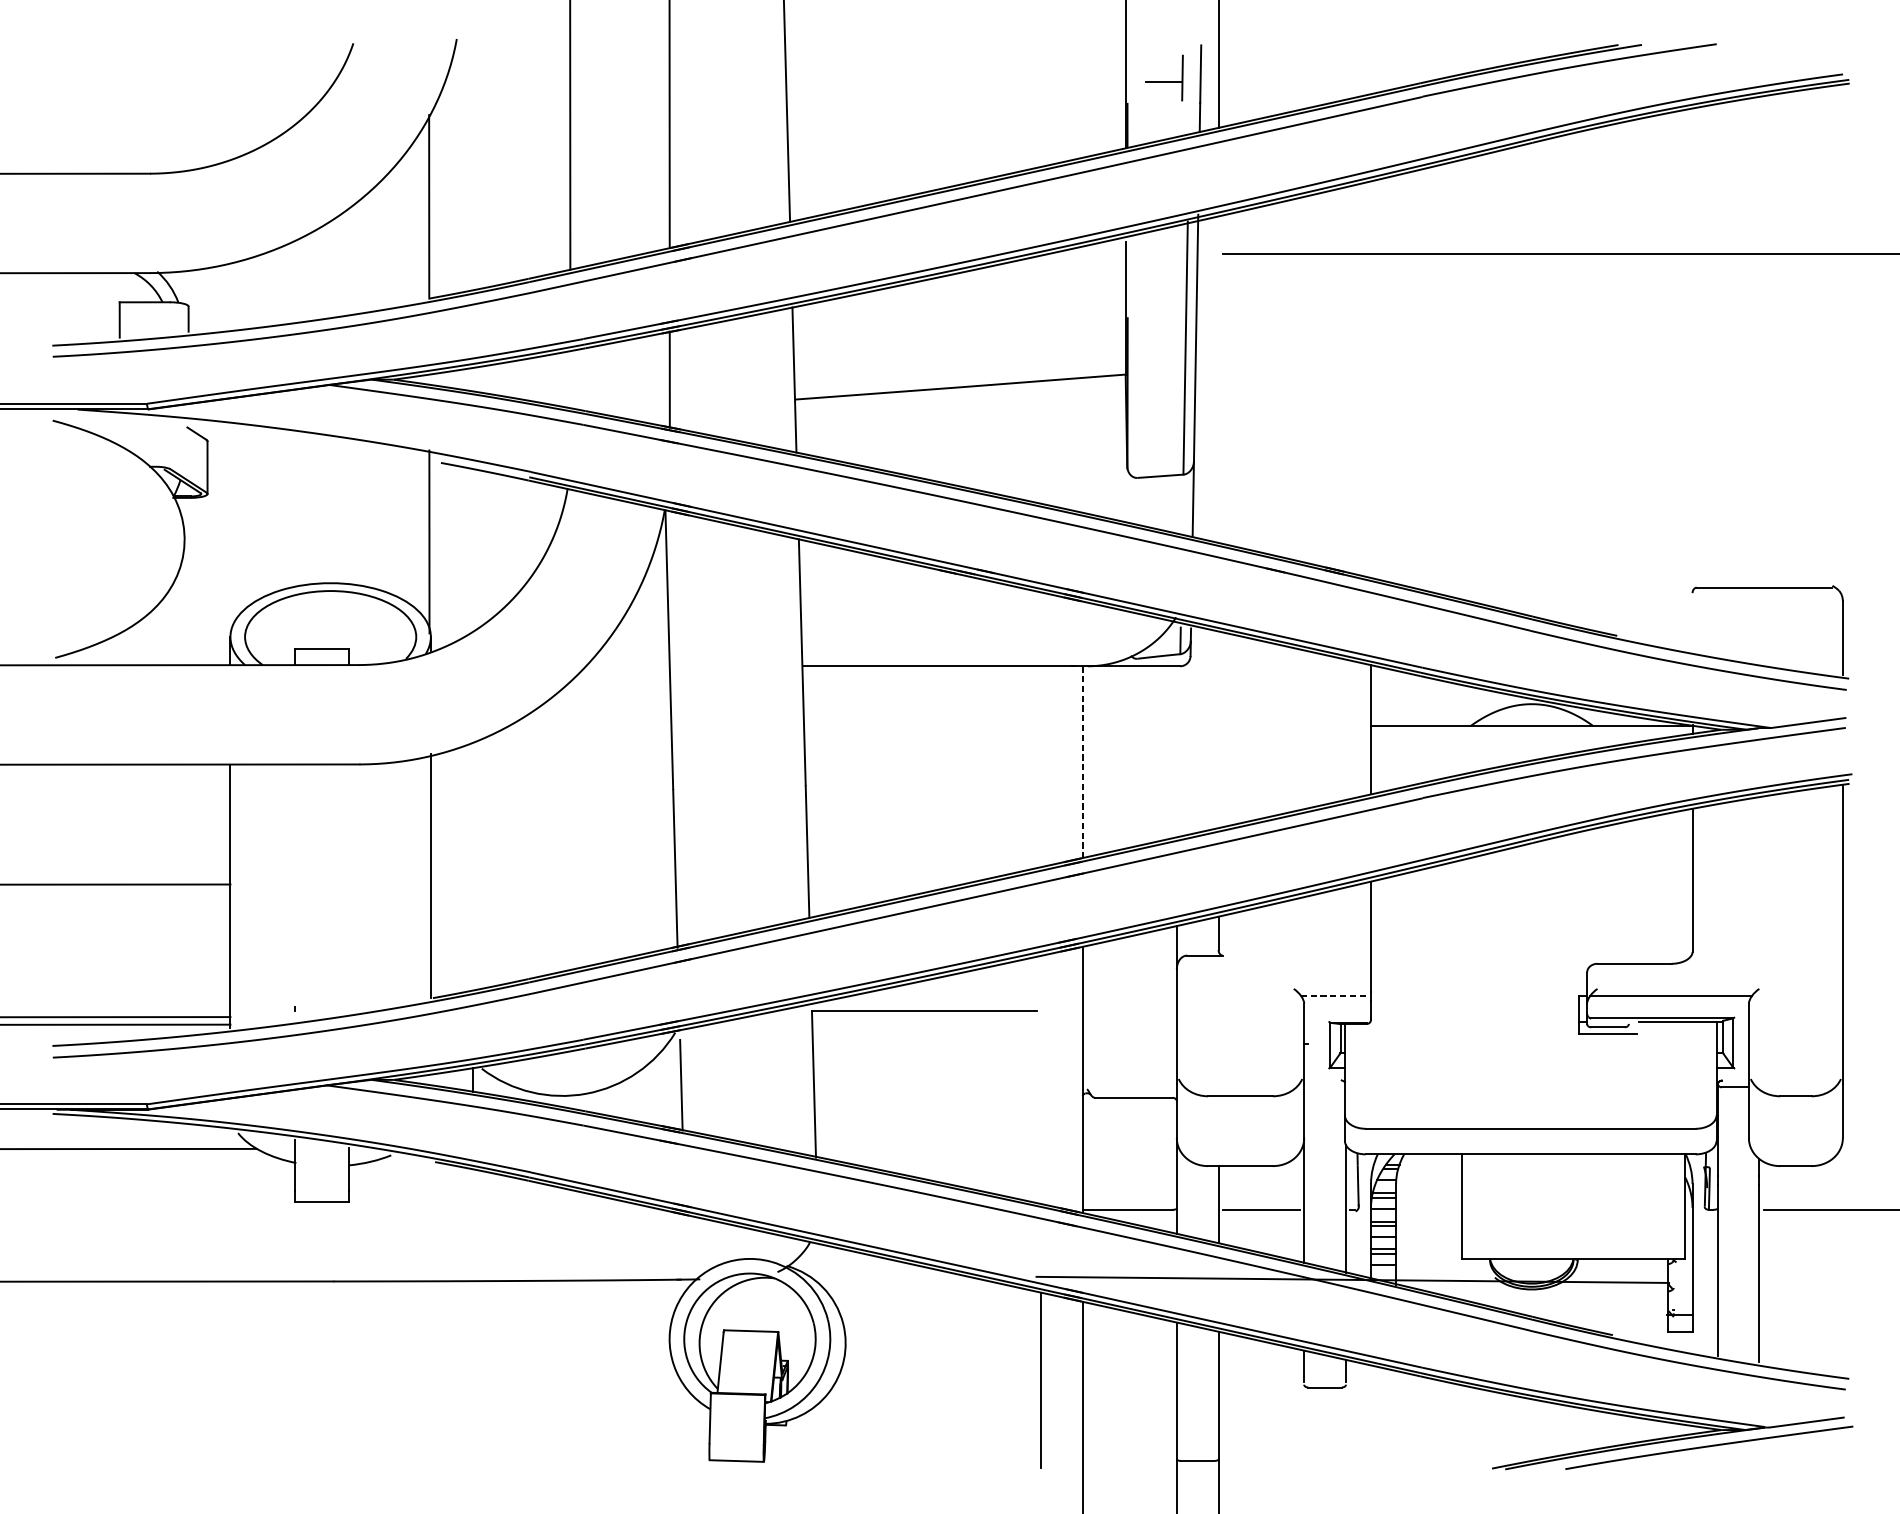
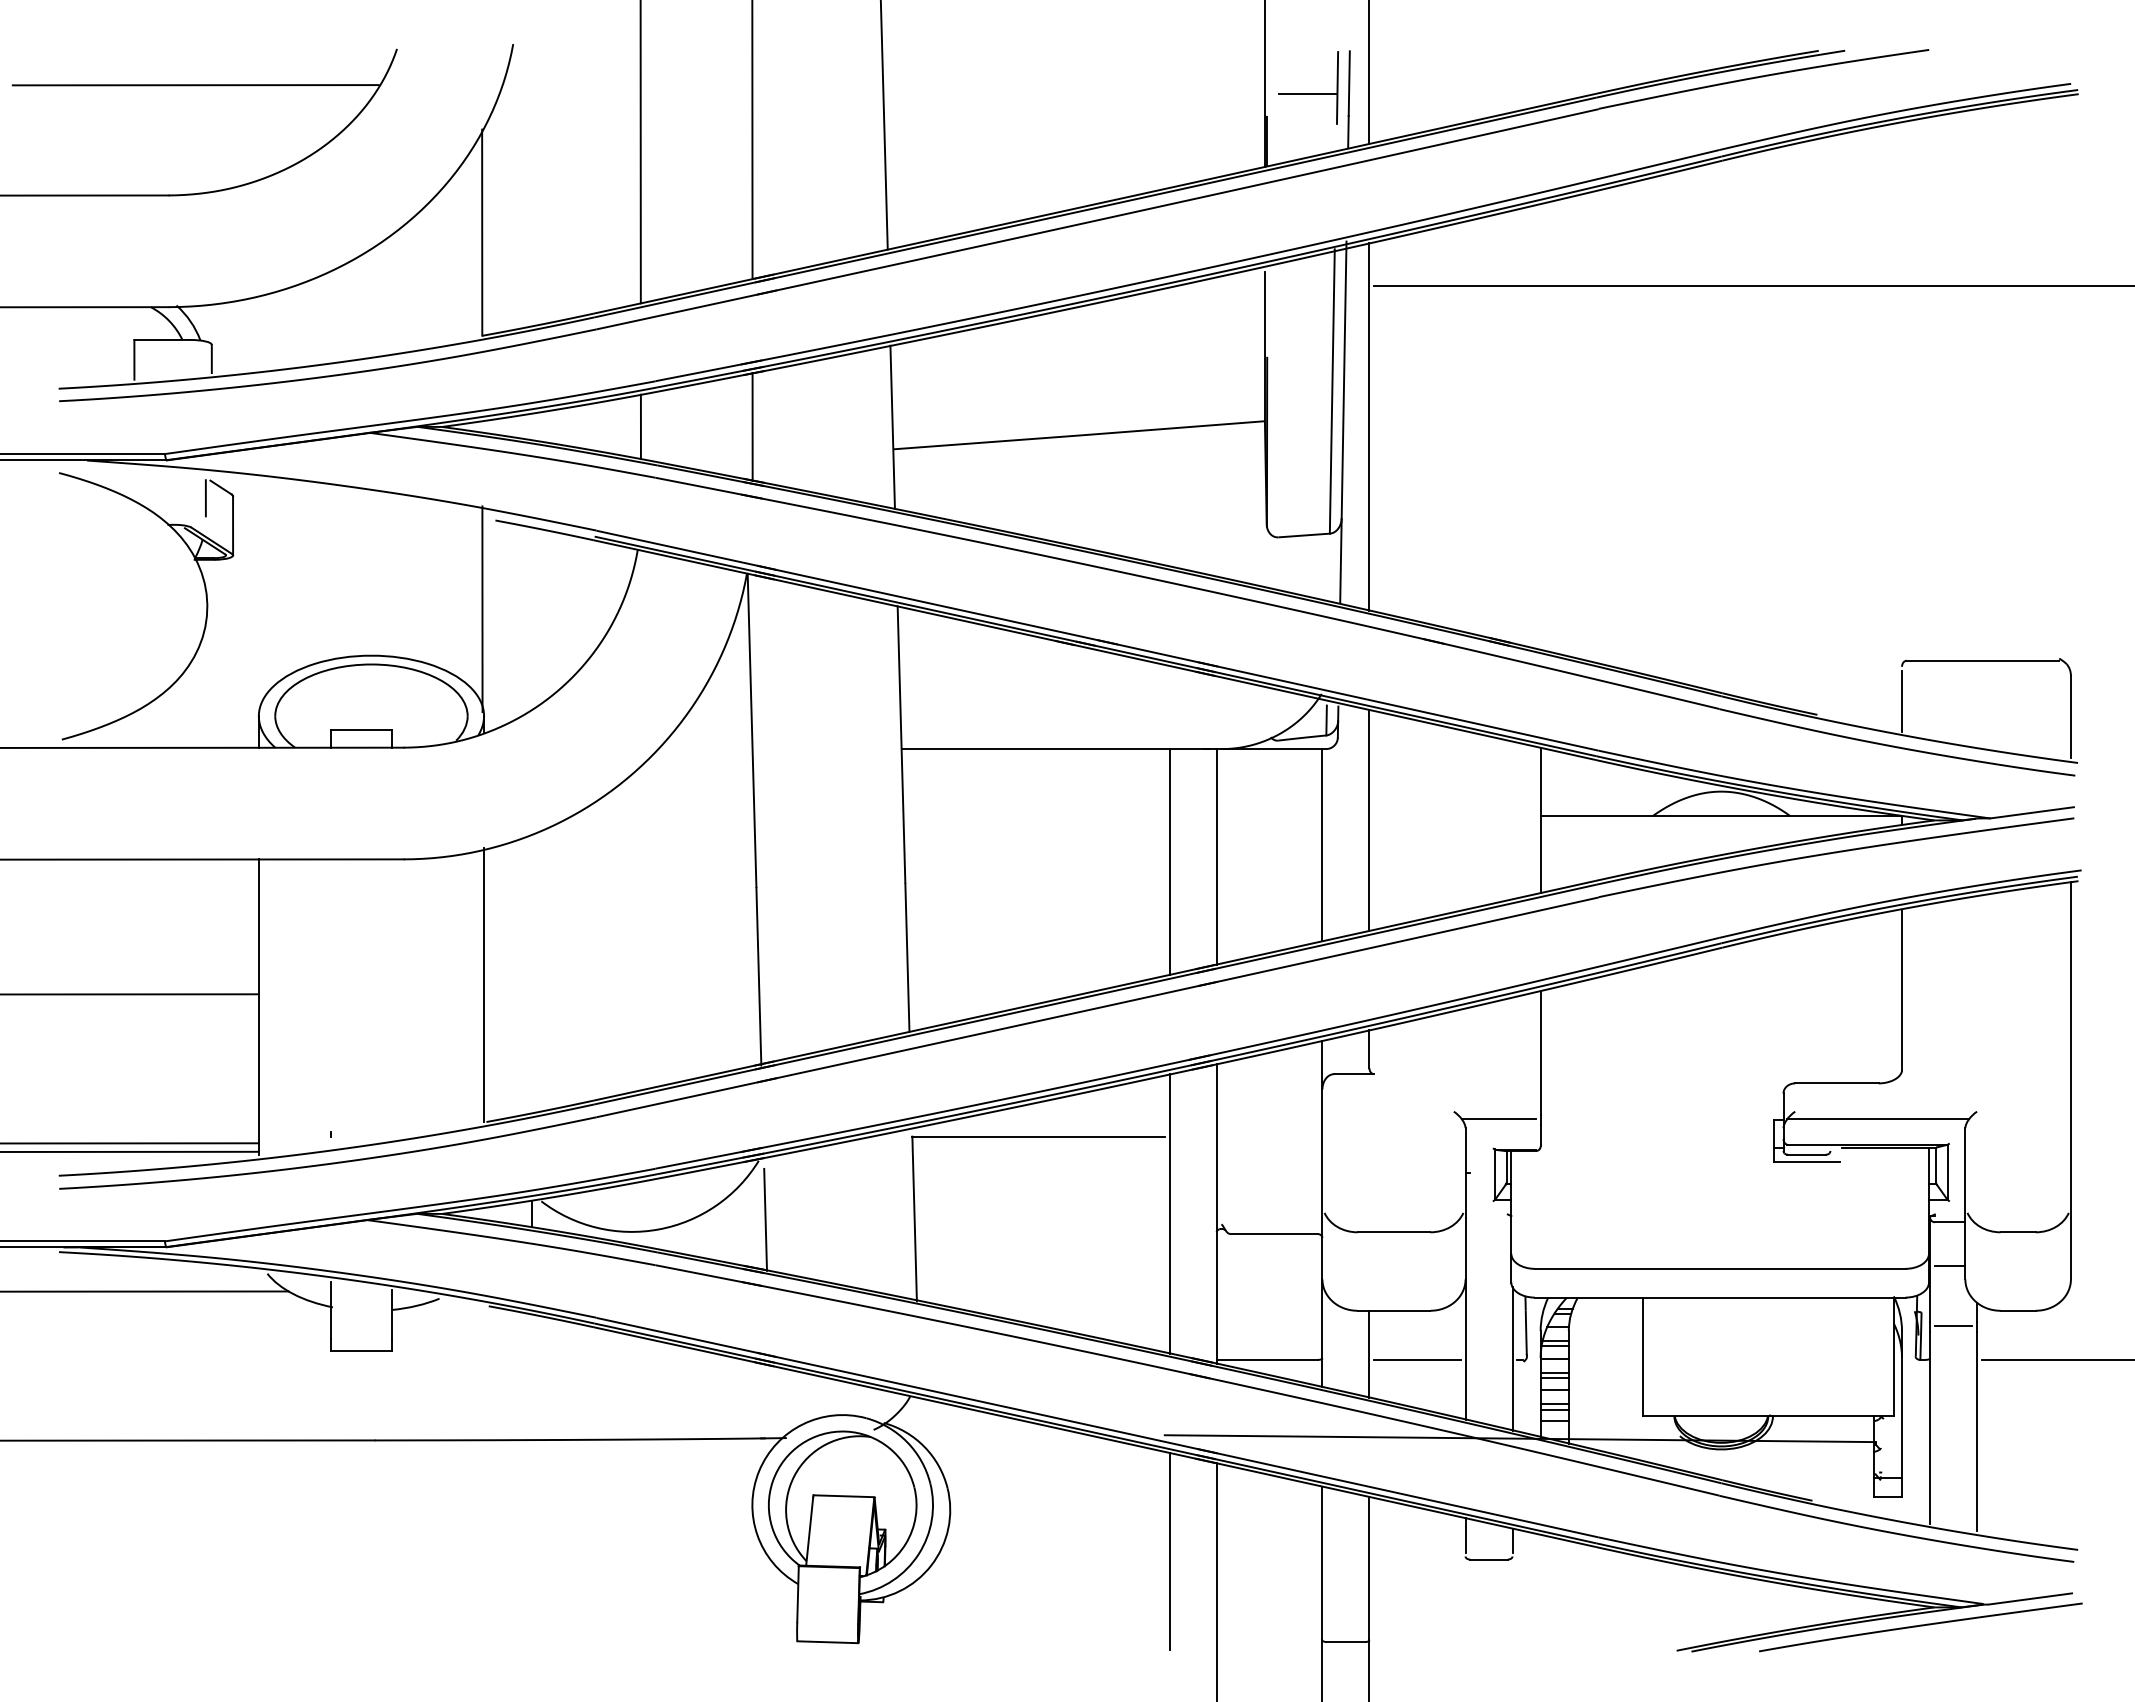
line: (174, 75) -> (195, 85), added
part: (1164, 77) -> (1308, 87), size x1.43
line: (570, 379) -> (640, 426), added
line: (1218, 379) -> (1369, 426), added
line: (182, 443) -> (205, 498), added
line: (1692, 623) -> (1902, 700), added
line: (1218, 729) -> (1369, 820), added
line: (1176, 752) -> (1322, 845), added
line: (1082, 761) -> (1216, 856), dashed -> solid
line: (1040, 766) -> (1169, 861), added
line: (1334, 995) -> (1499, 1119), dashed -> solid
line: (1040, 1079) -> (1169, 1213), added
line: (1734, 1125) -> (1949, 1265), added
line: (1738, 1179) -> (1953, 1325), added

